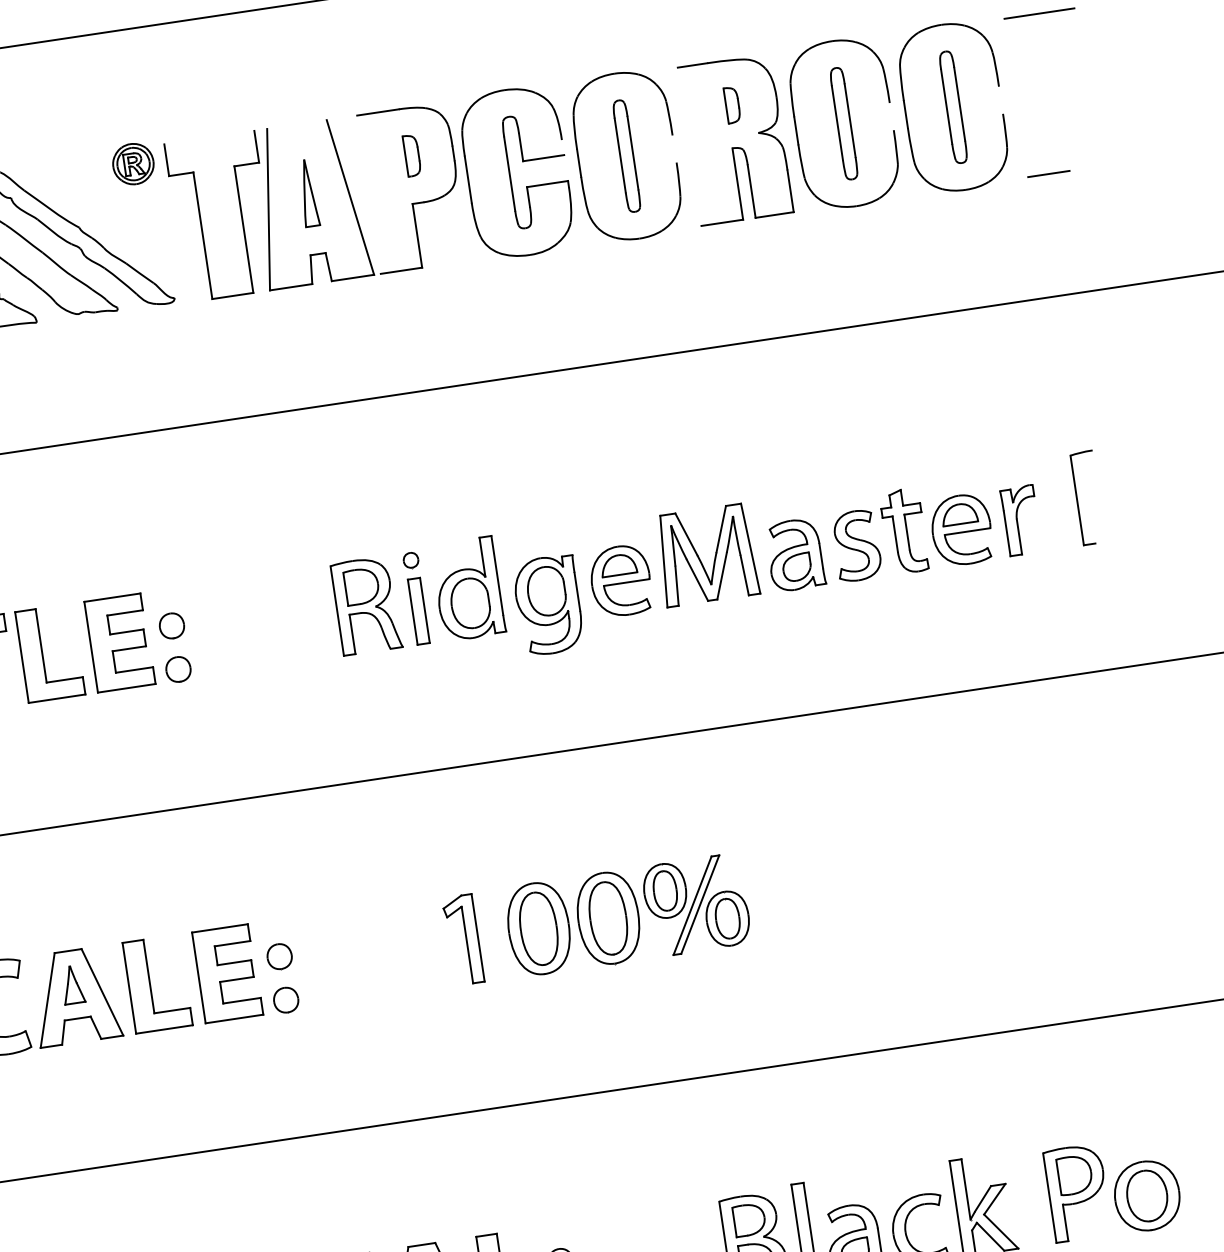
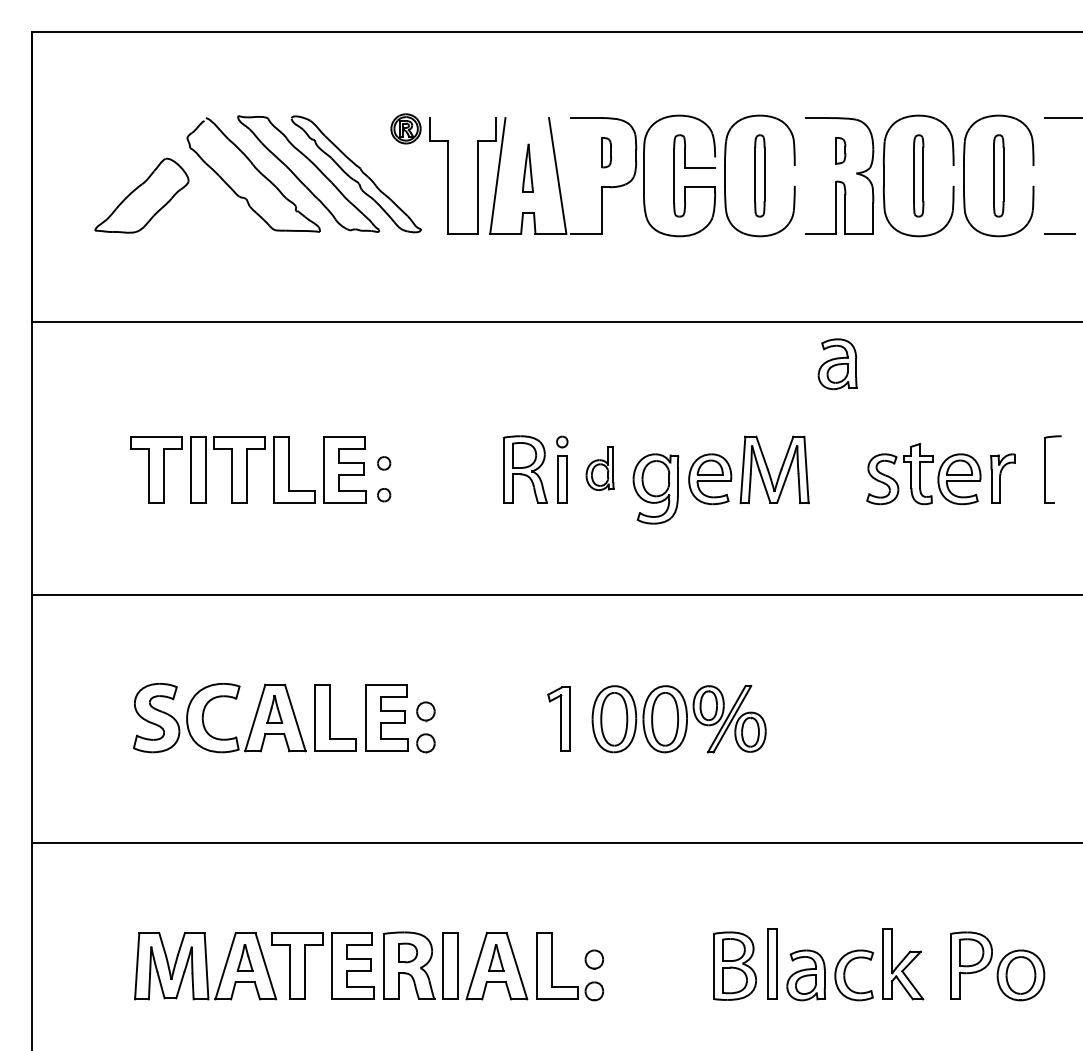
part: (795, 555) -> (837, 364), moved
part: (467, 588) -> (599, 468), size x0.6
part: (170, 626) -> (383, 463), size x0.7
part: (177, 668) -> (383, 494), size x0.7

